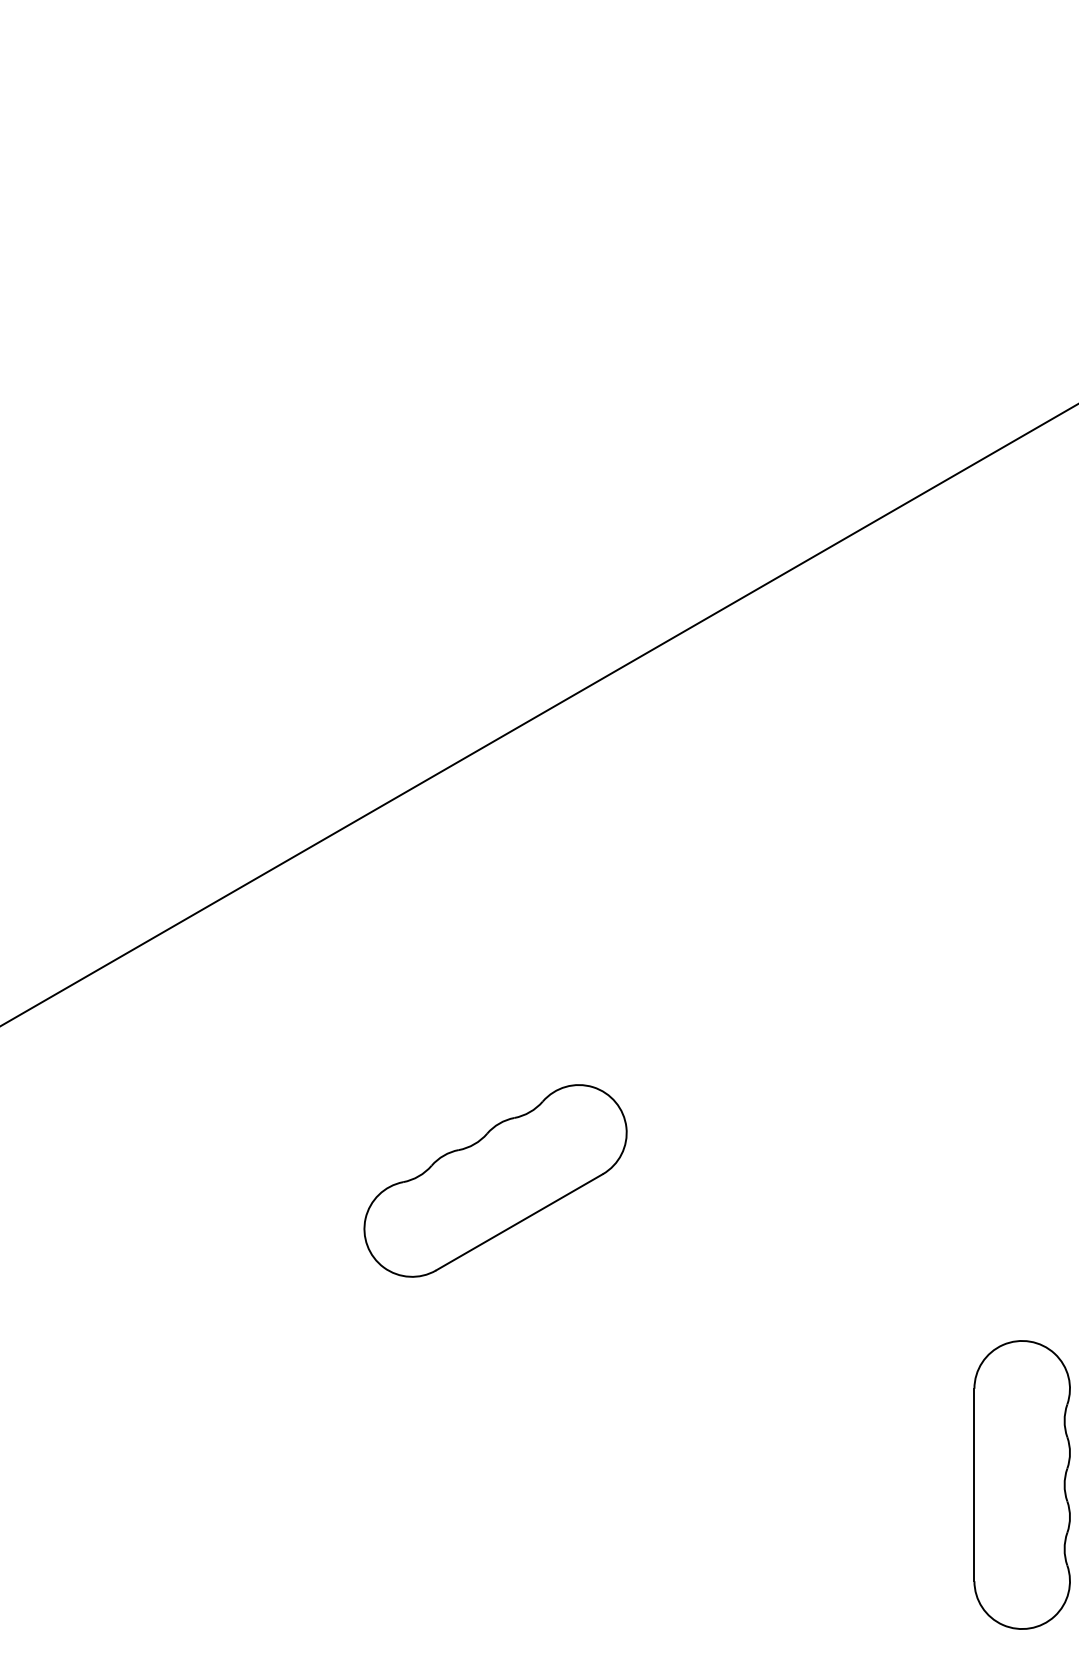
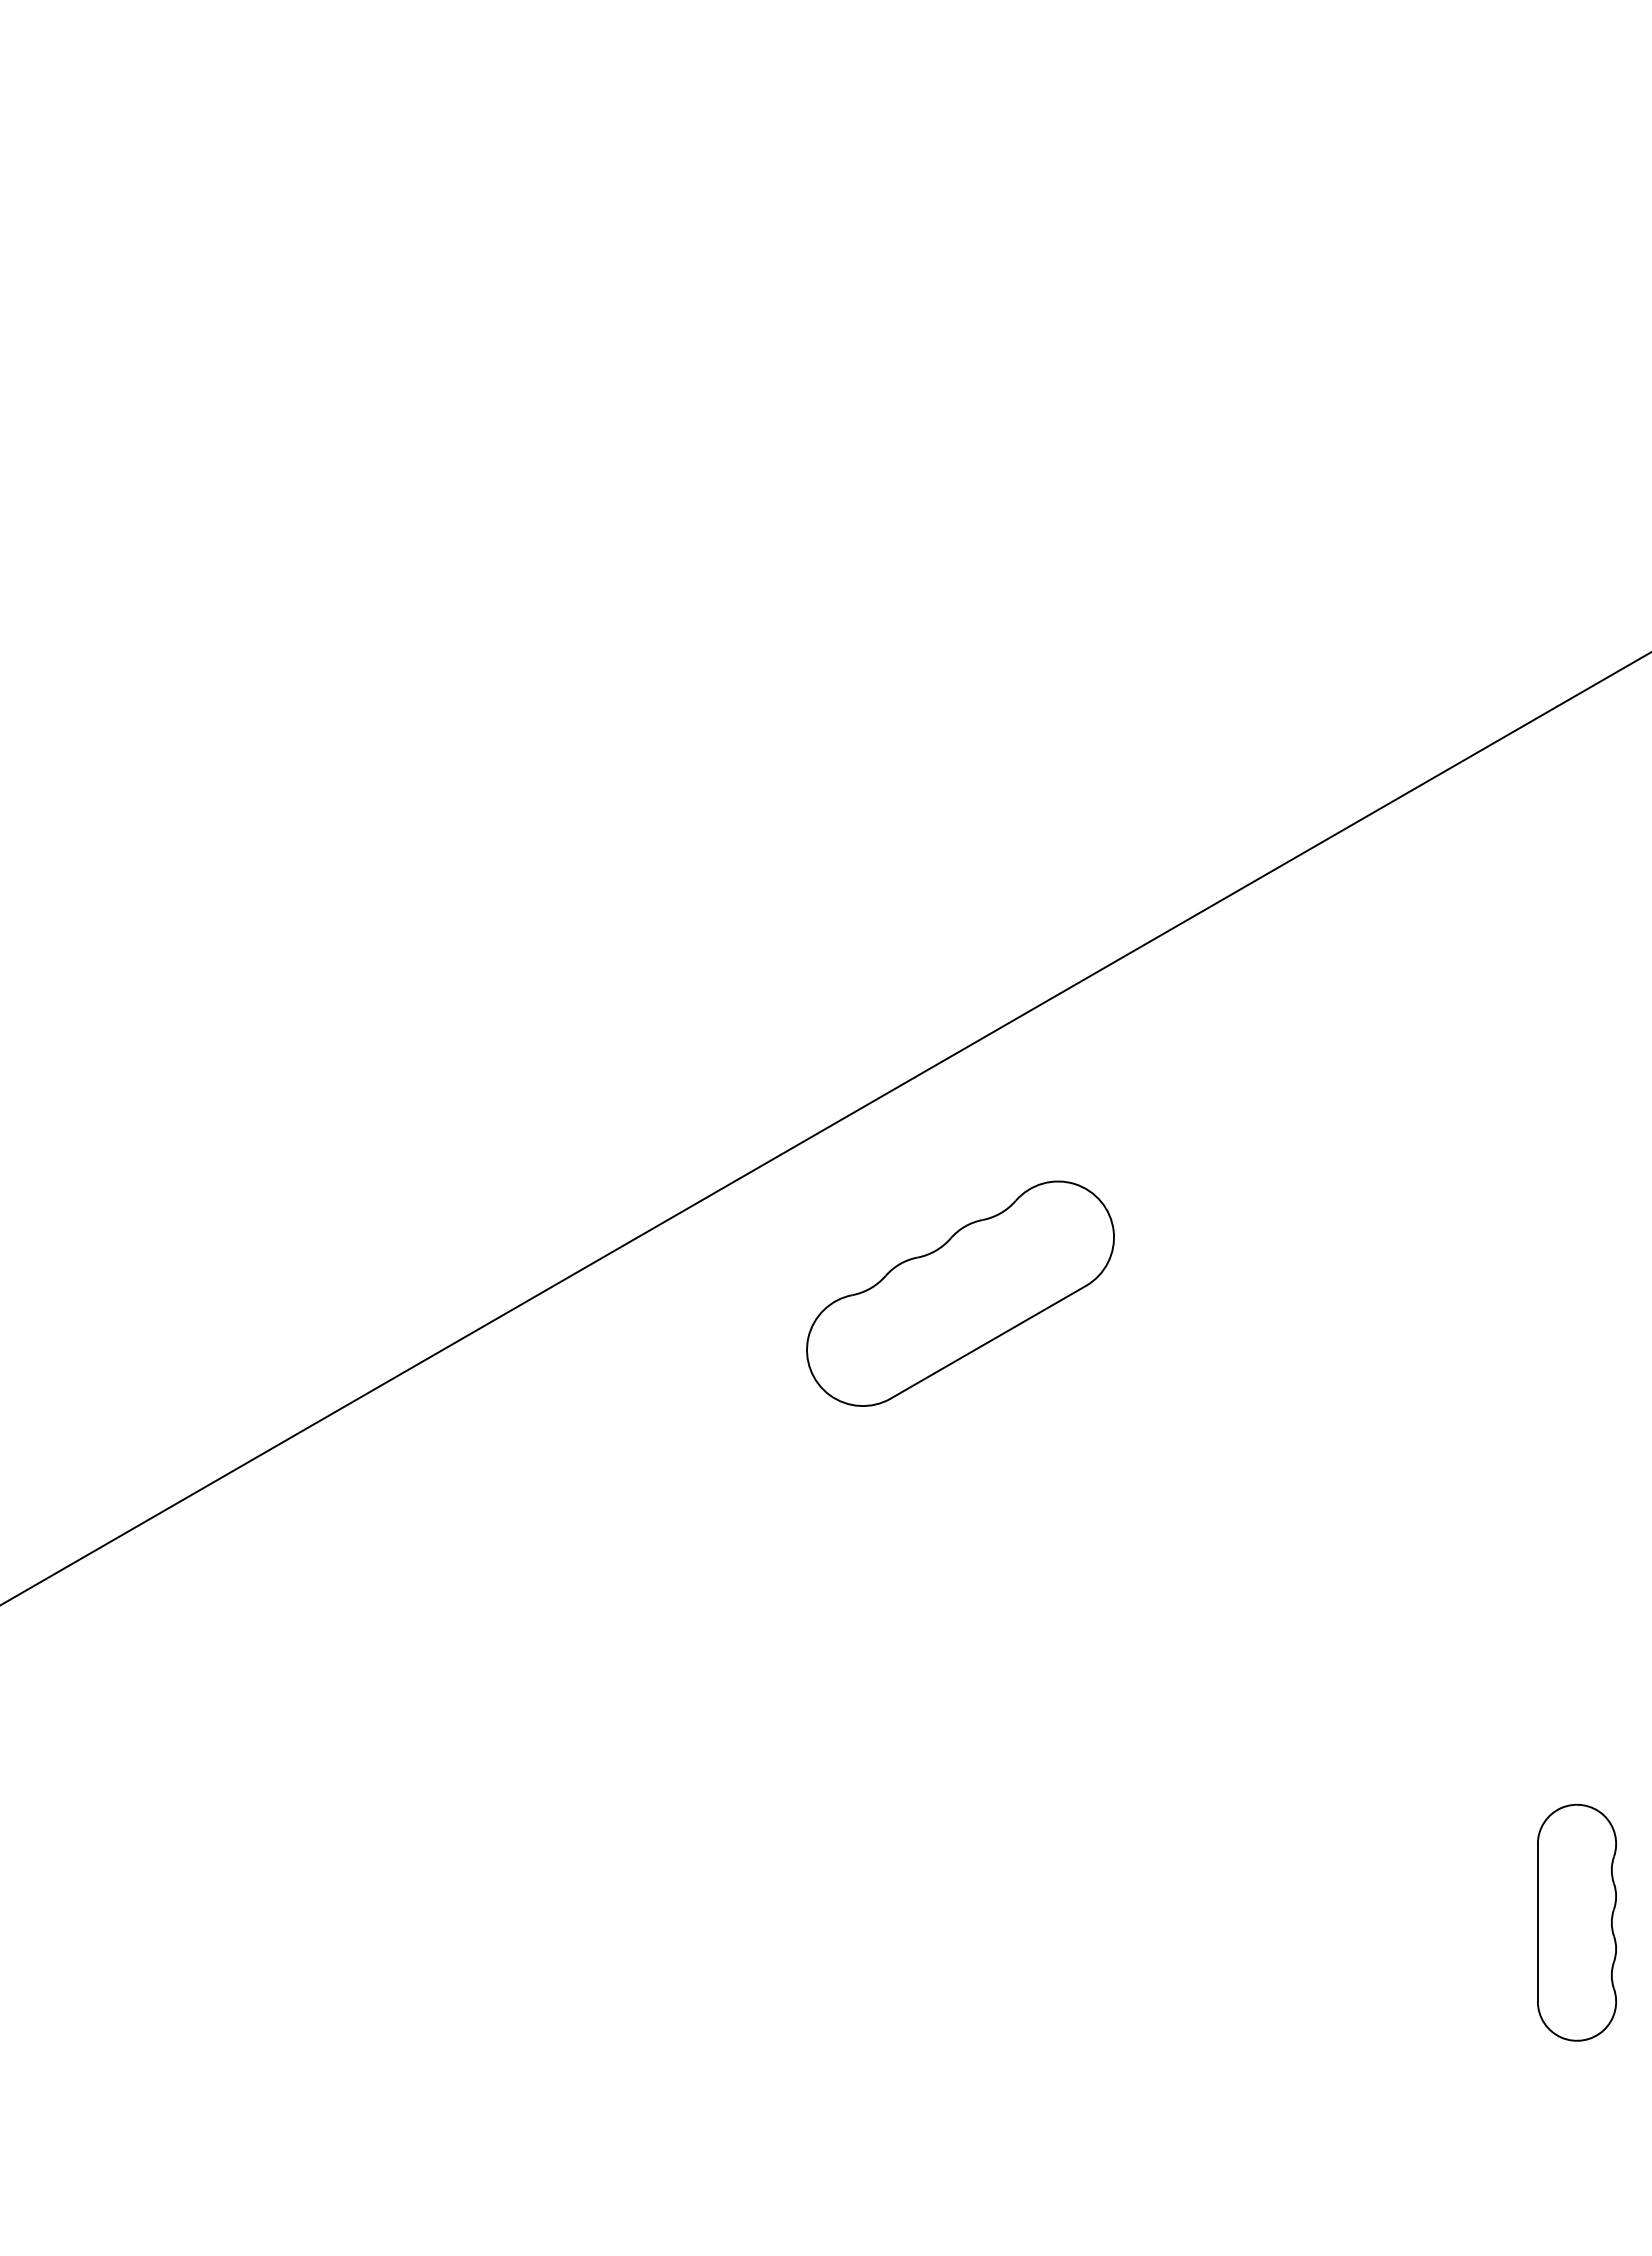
part: (495, 1180) -> (960, 1293), moved
part: (1021, 1484) -> (1576, 1922), size x0.7

